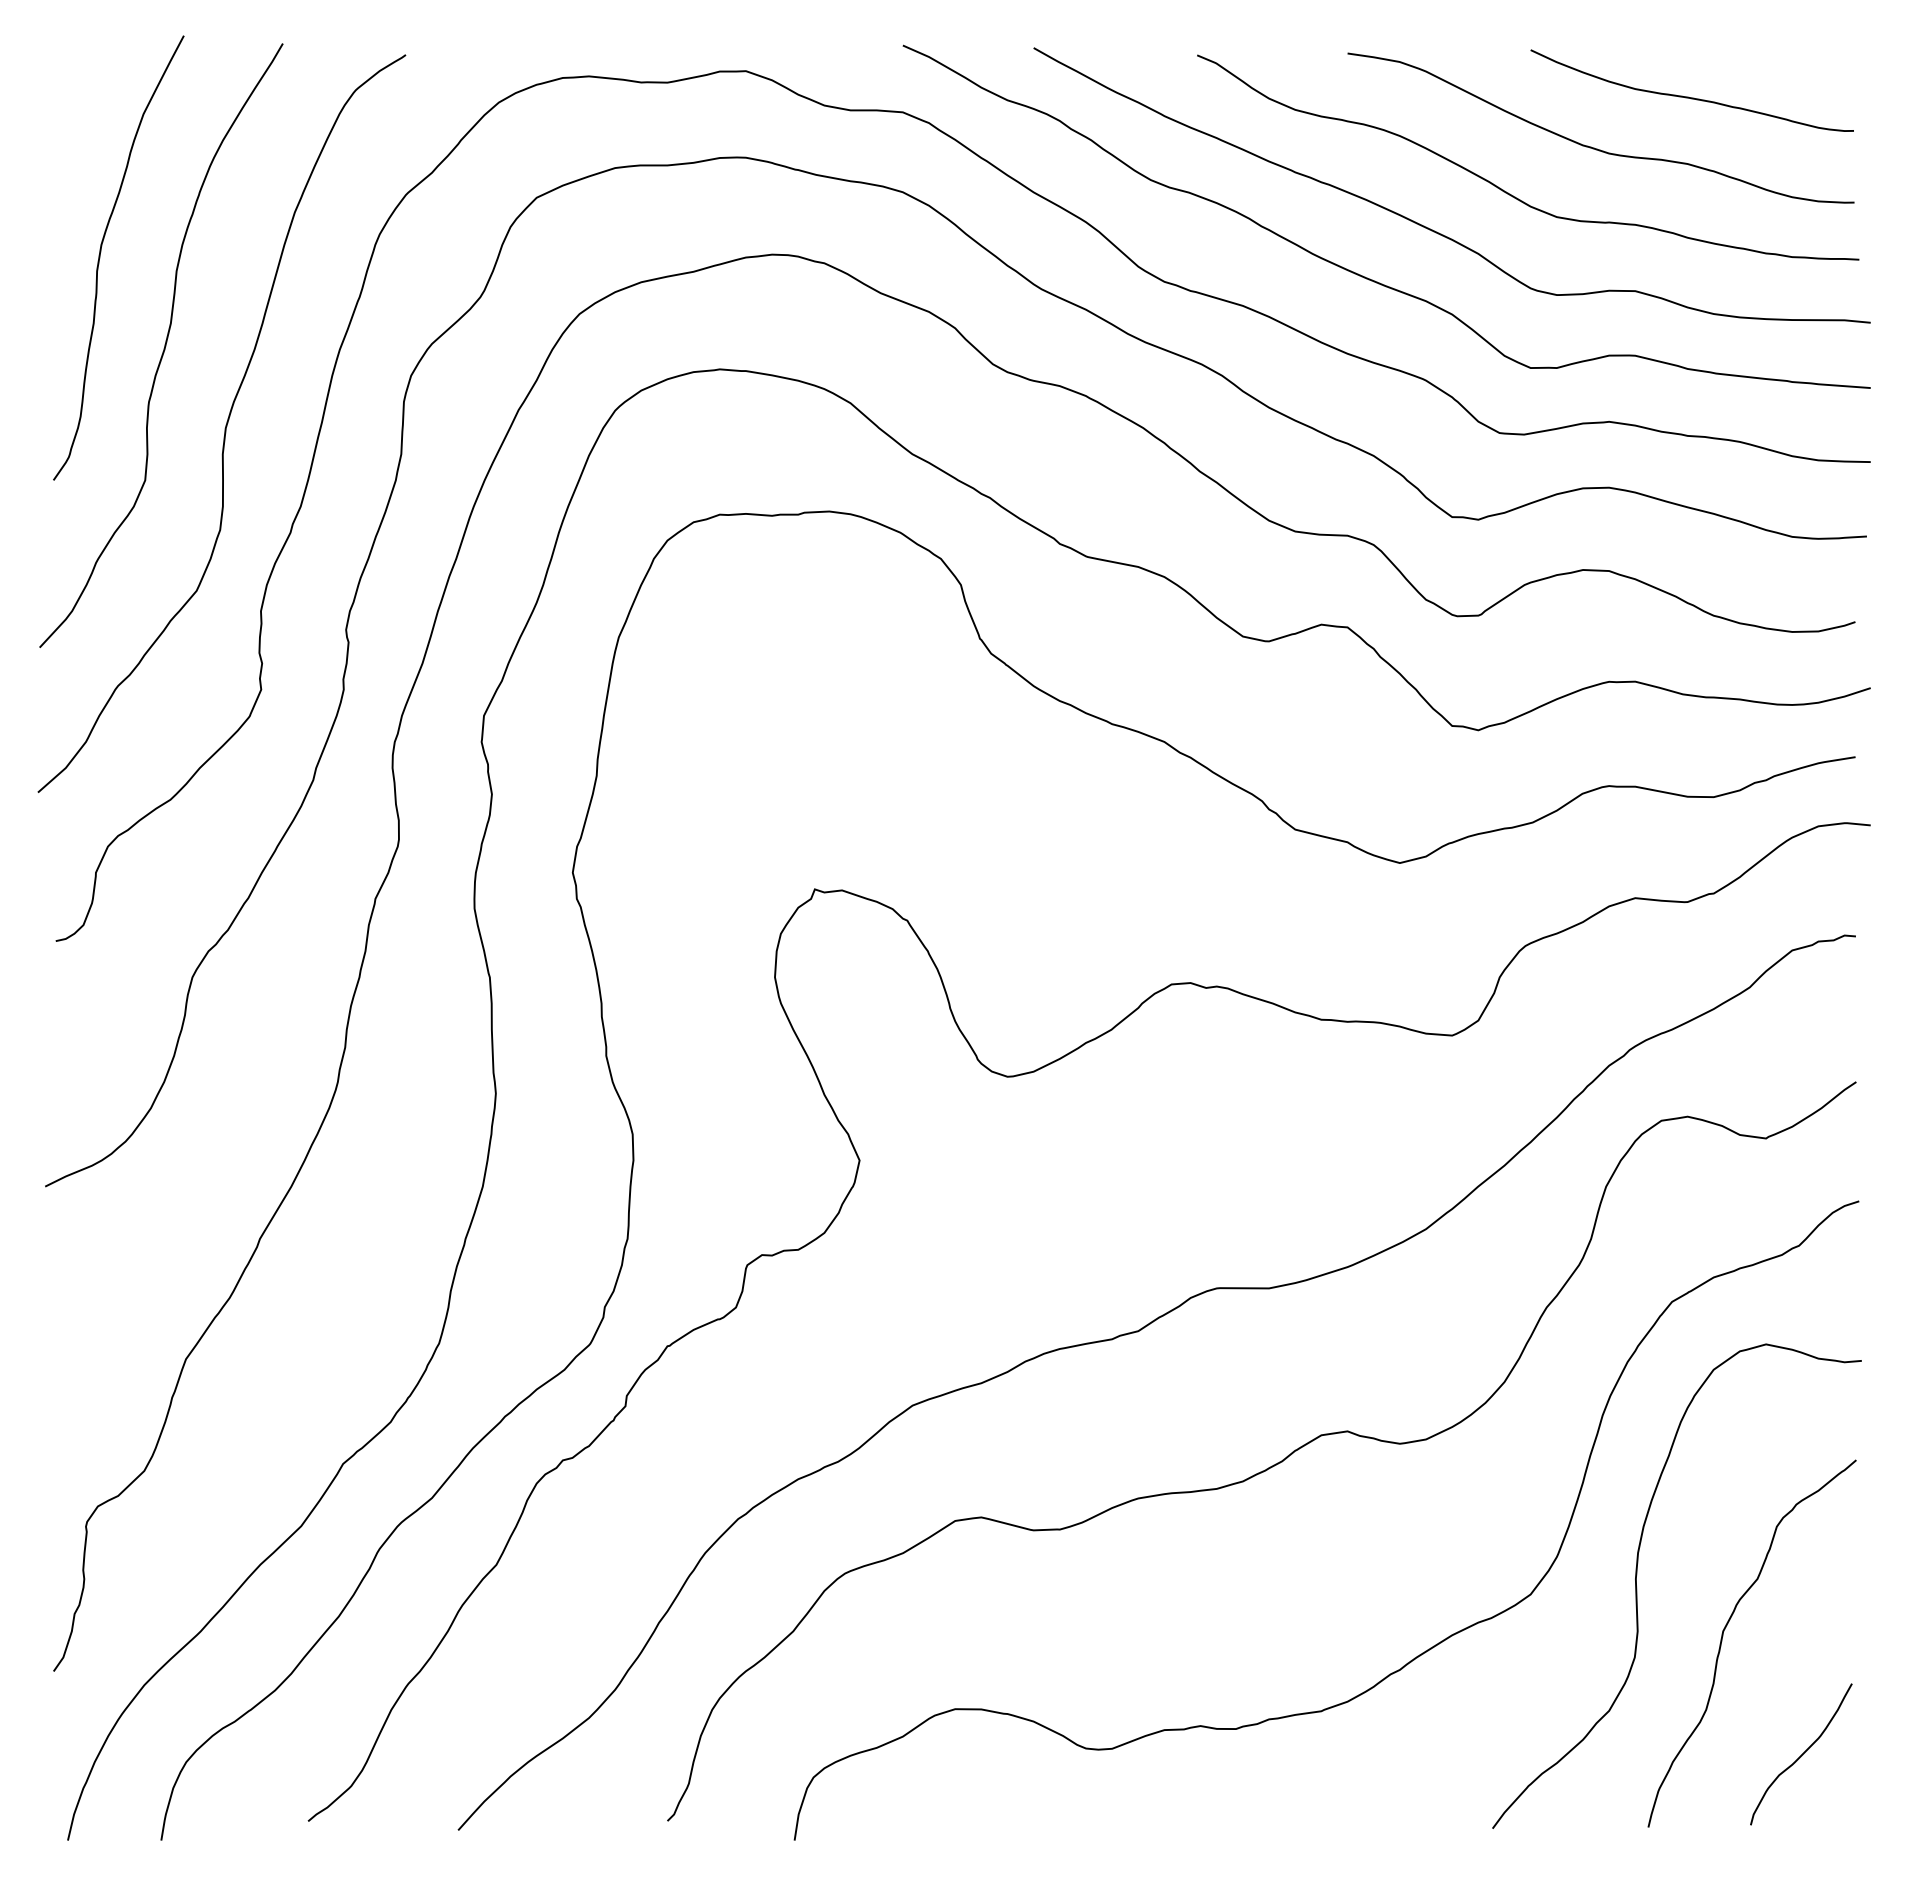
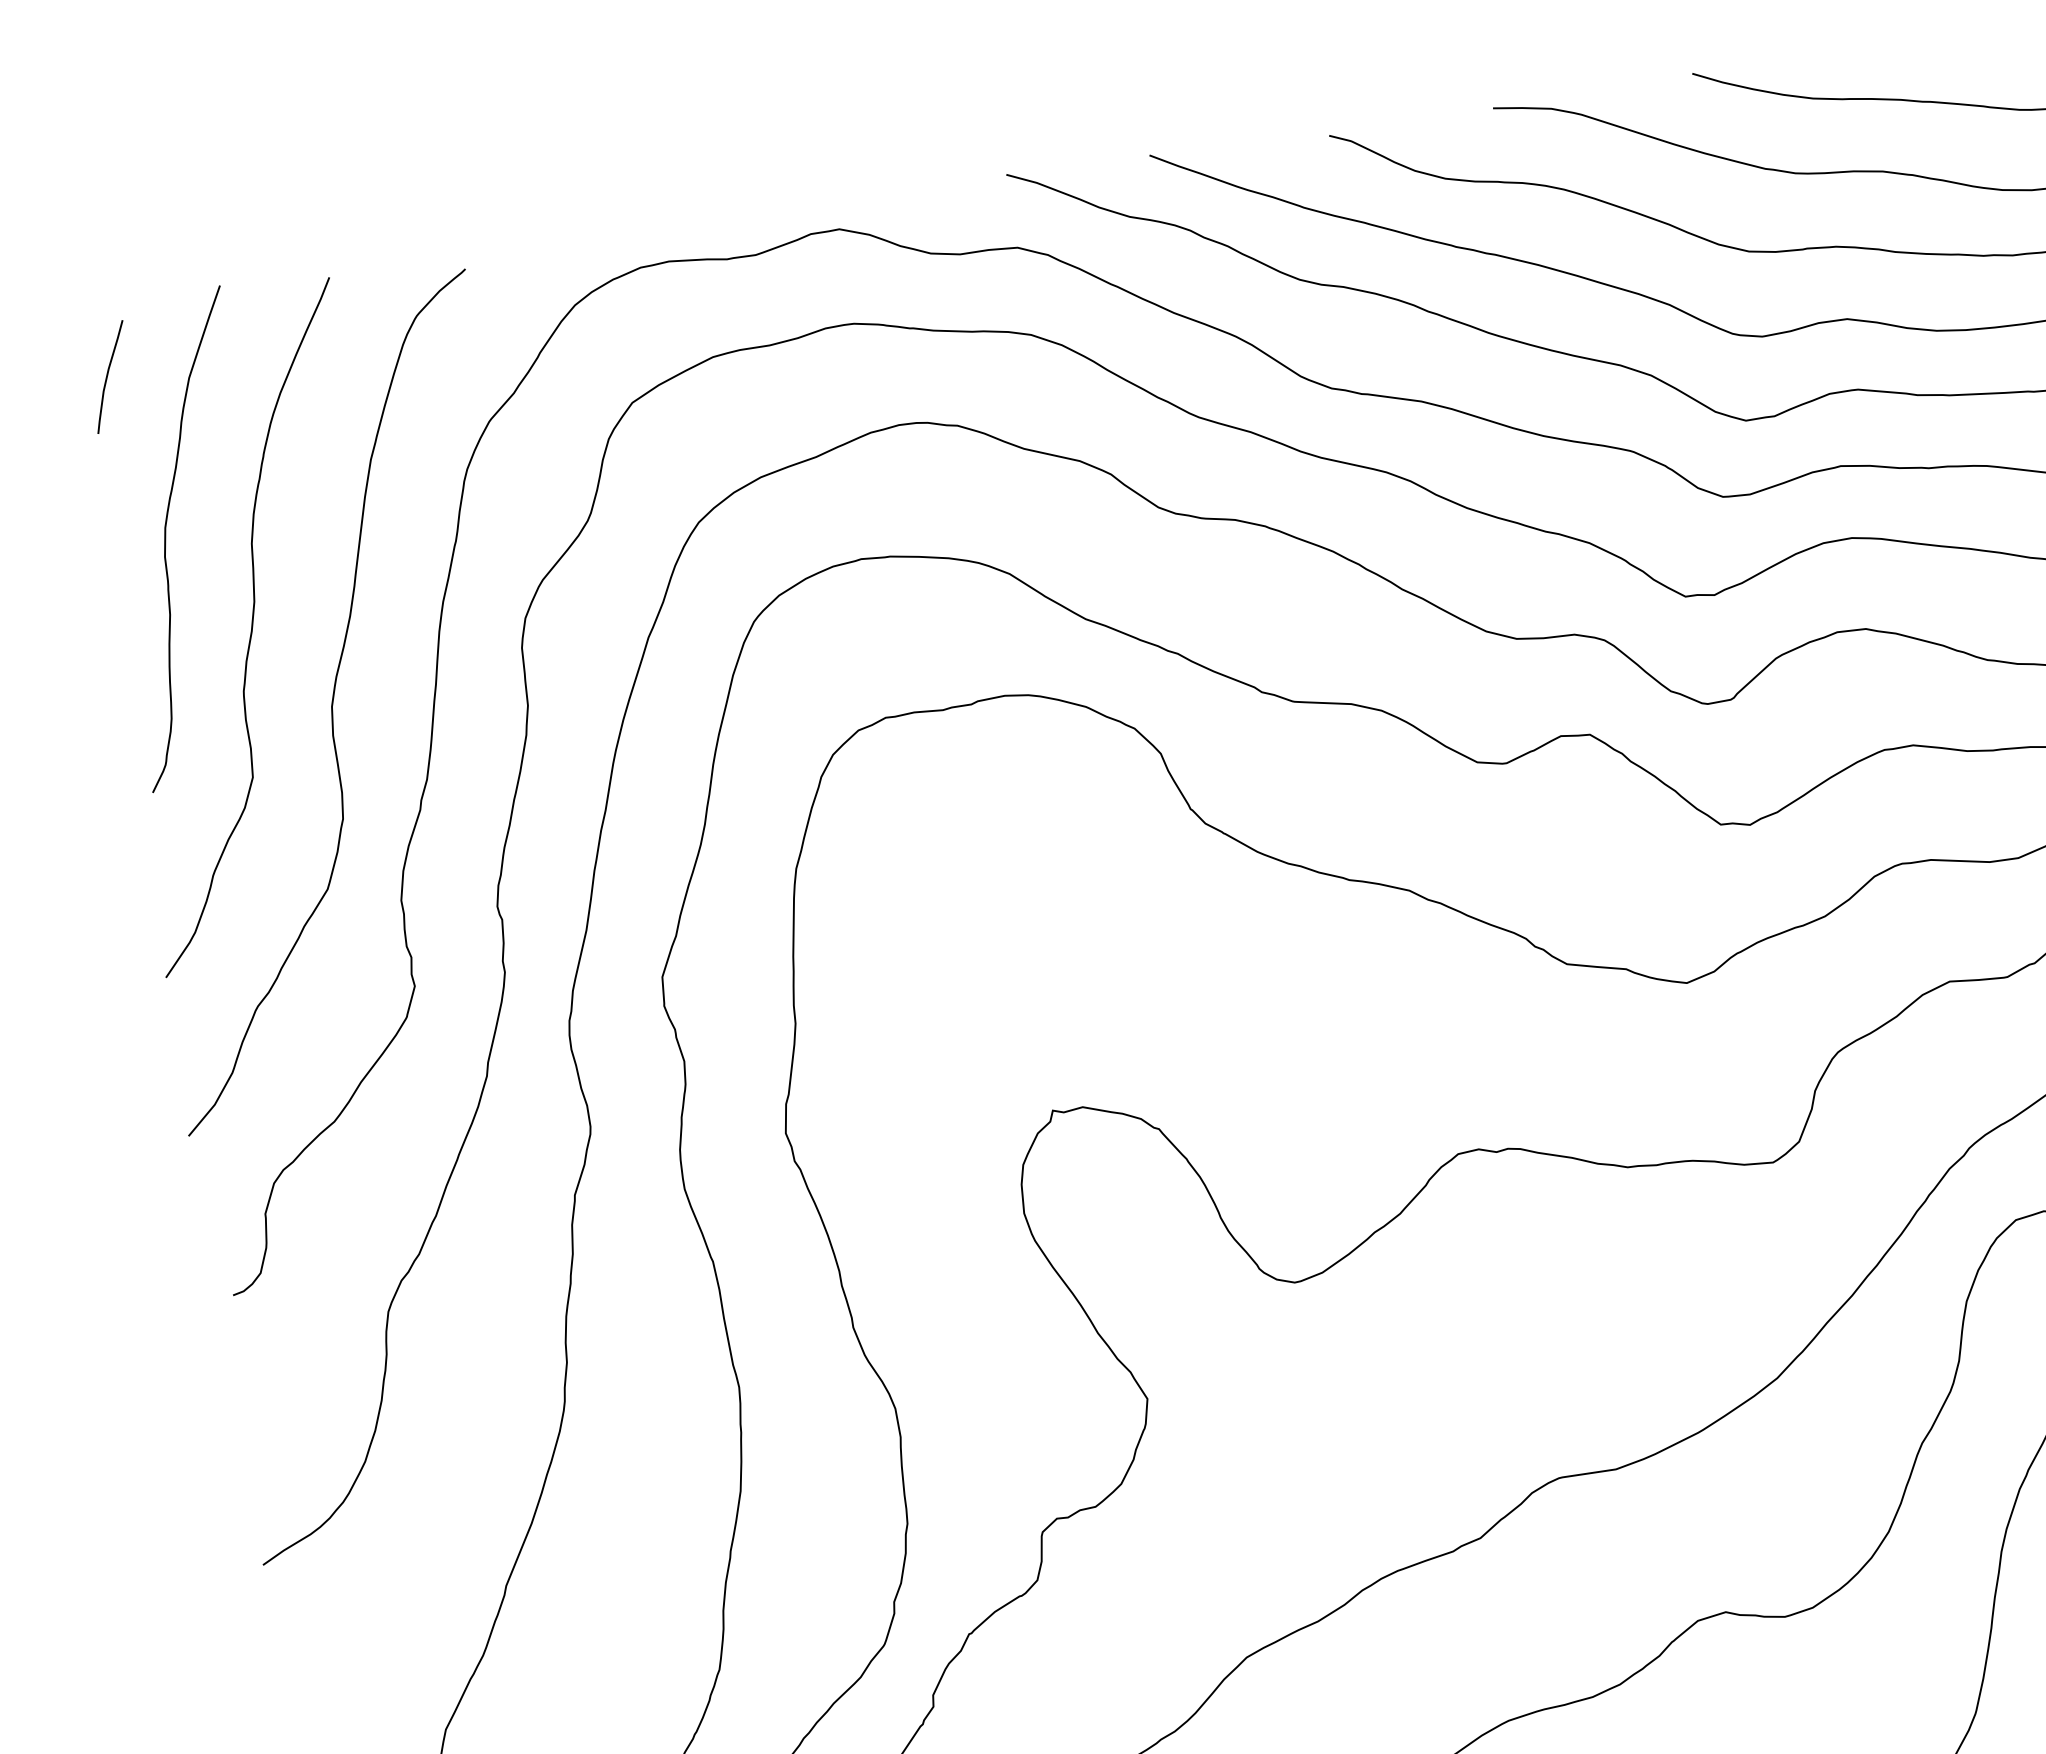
curve: (71, 101) -> (108, 376), added

